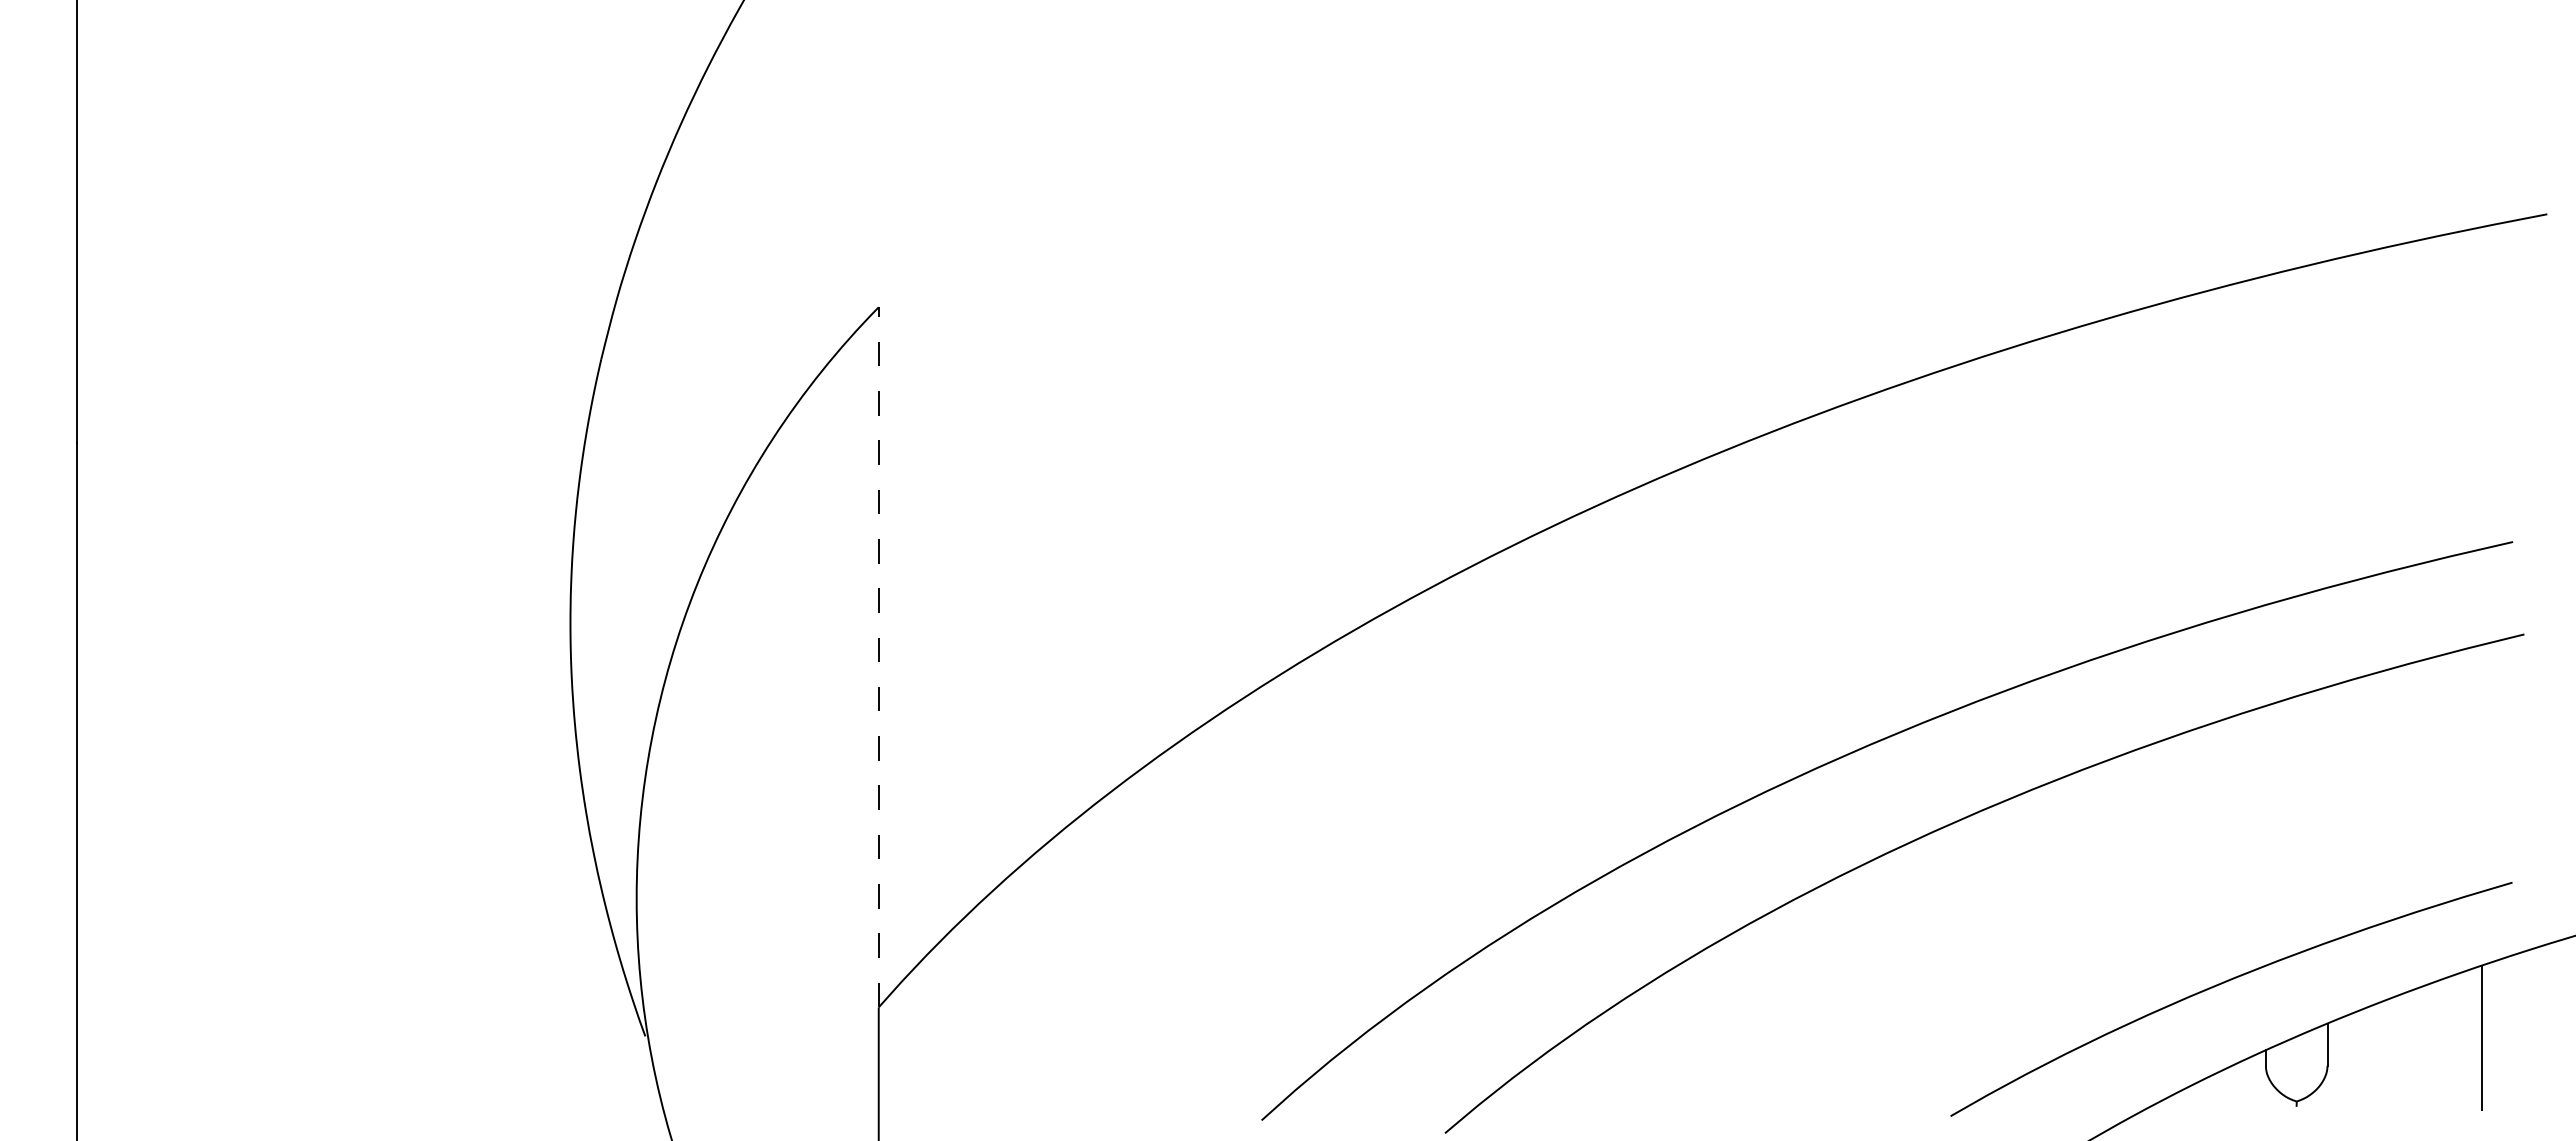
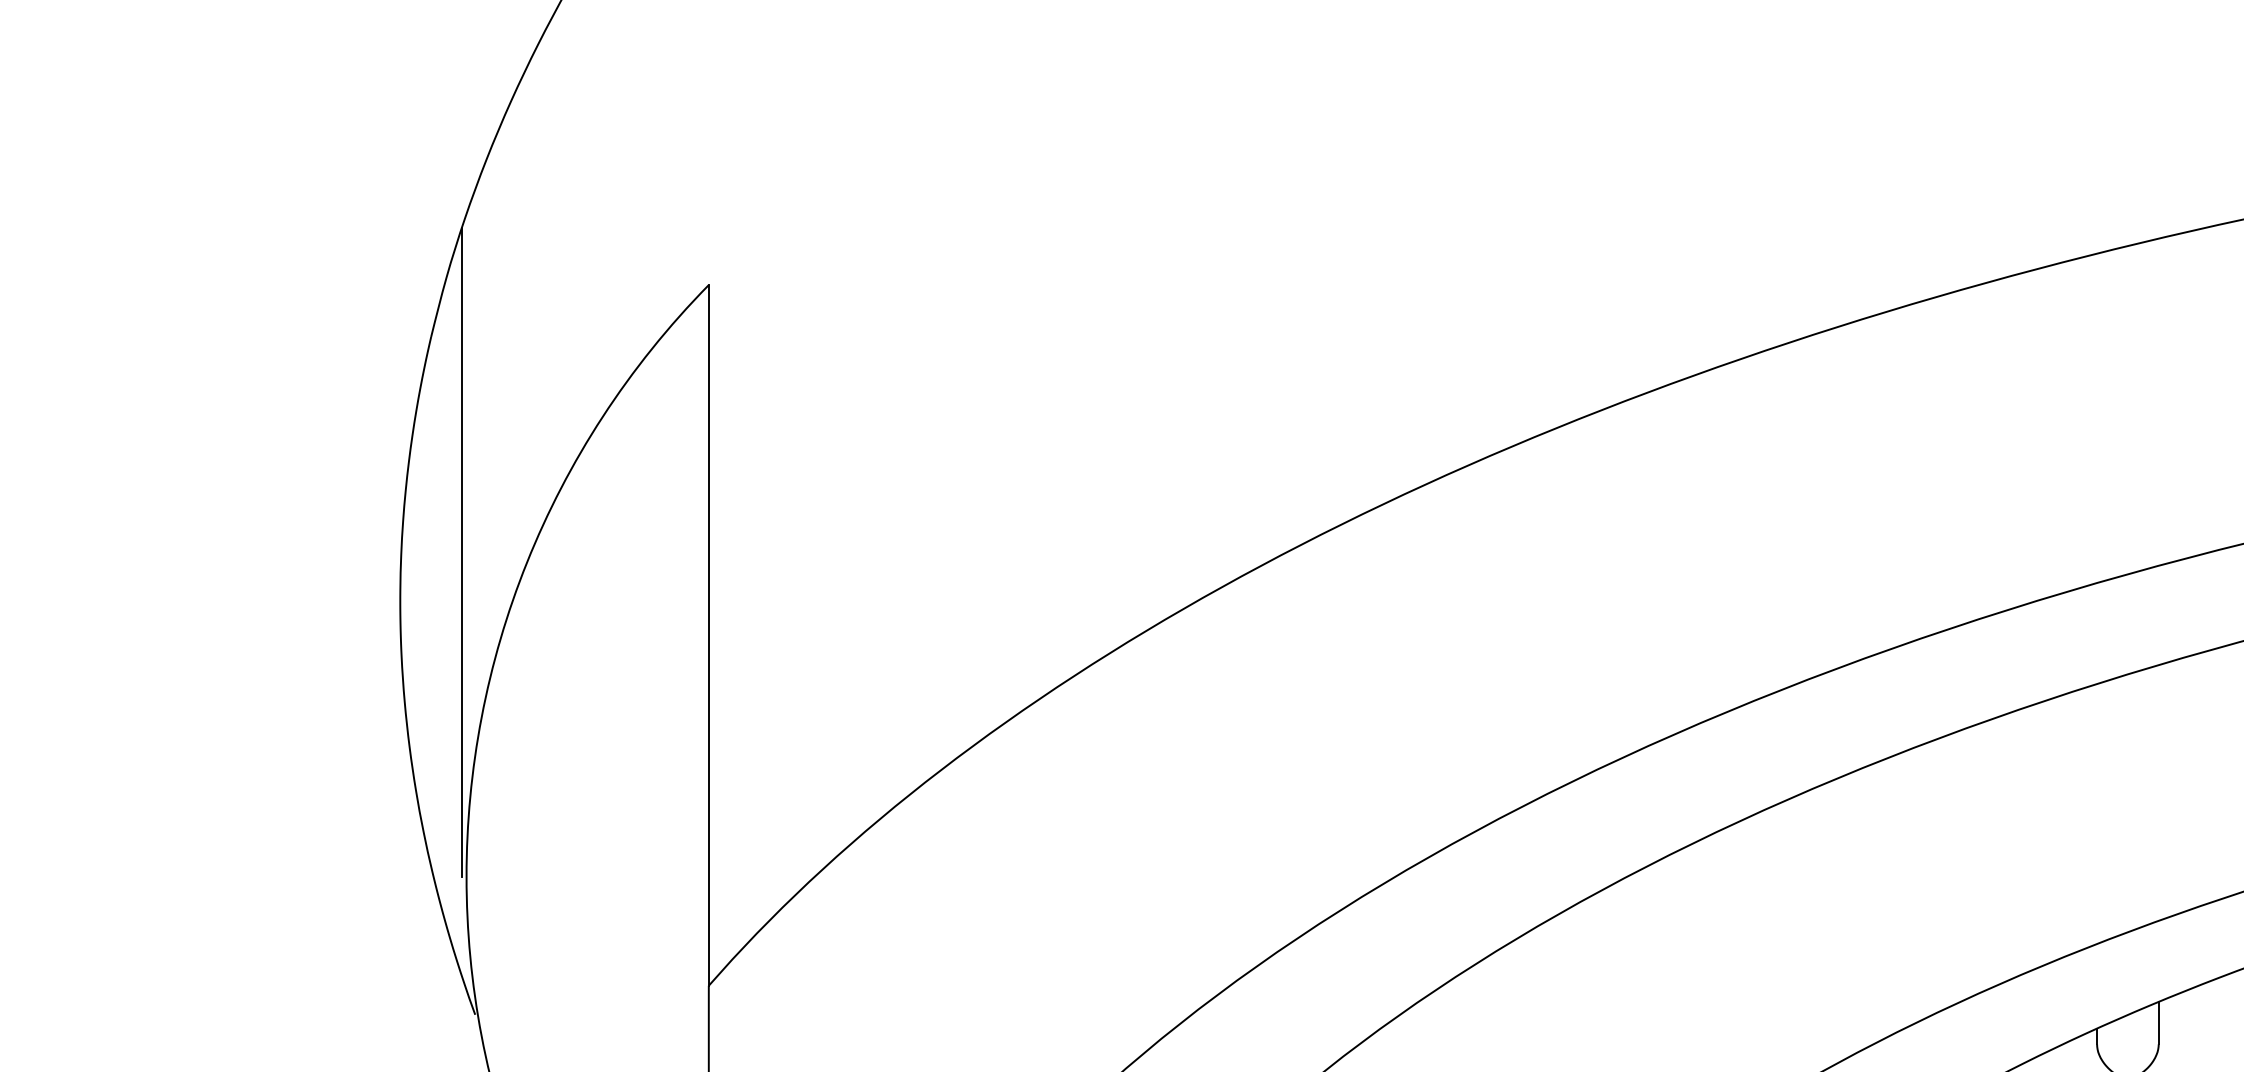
line: (632, 574) -> (462, 552), added
line: (878, 656) -> (708, 634), dashed -> solid

